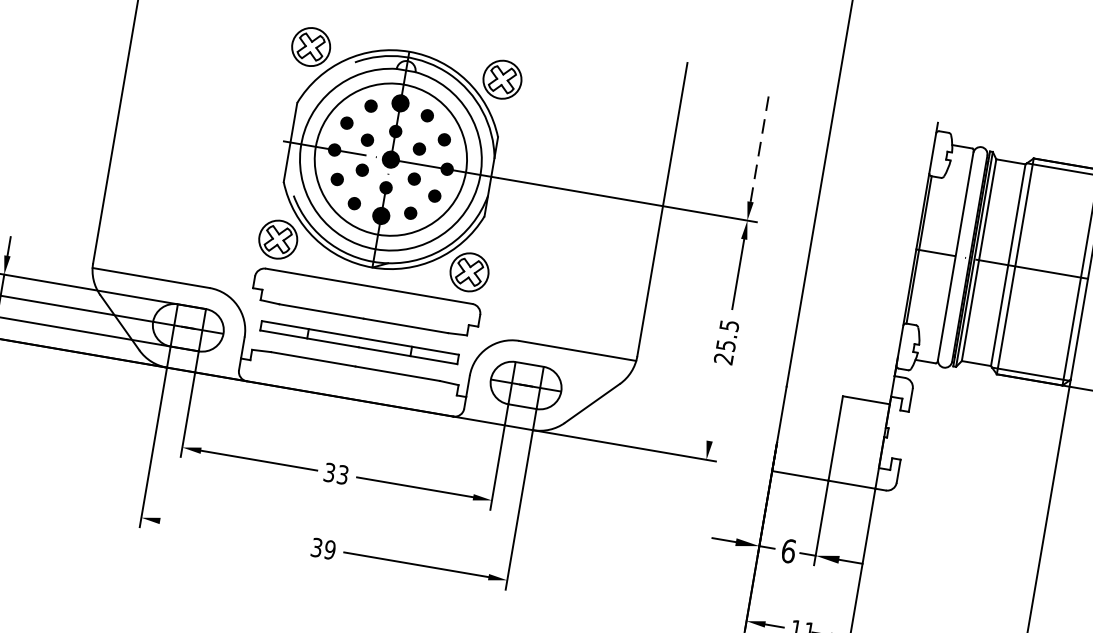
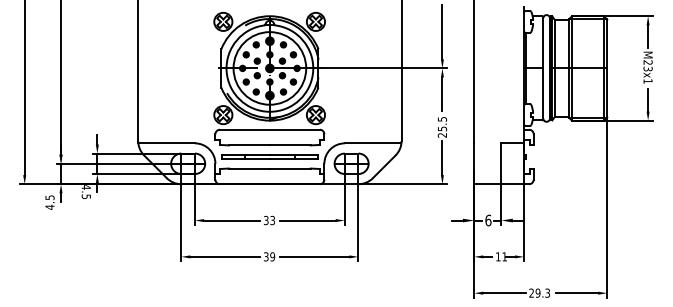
line: (760, 146) -> (442, 32), dashed -> solid
line: (715, 406) -> (442, 158), added
line: (232, 532) -> (225, 256), added

